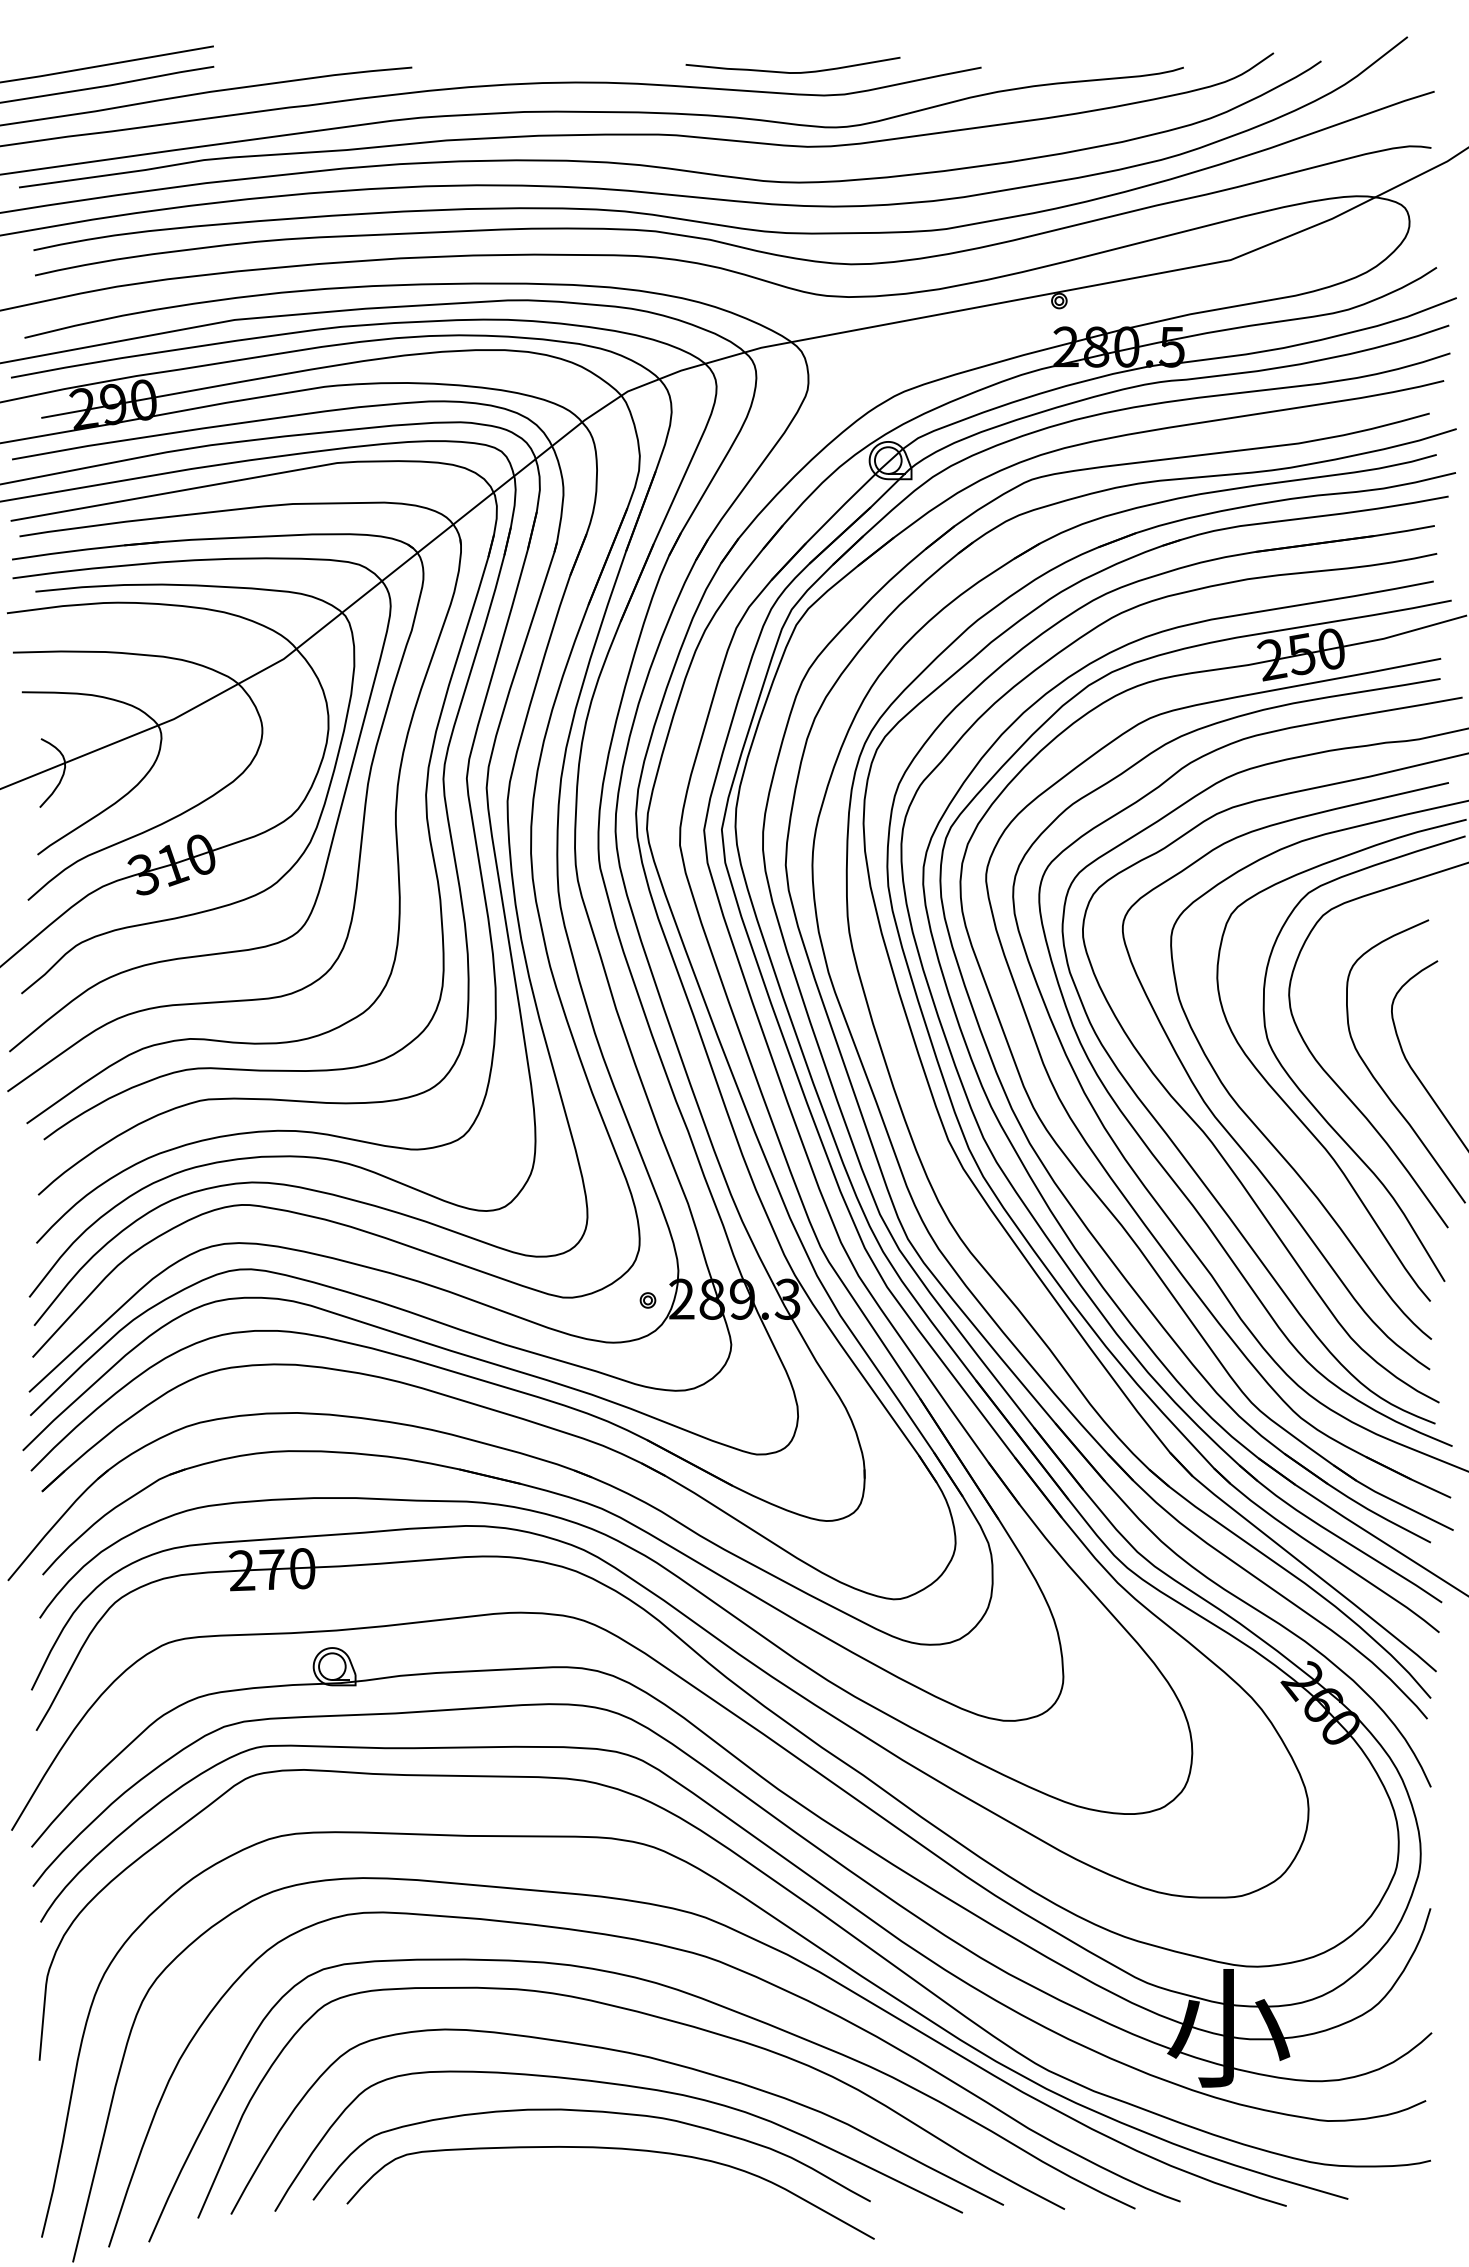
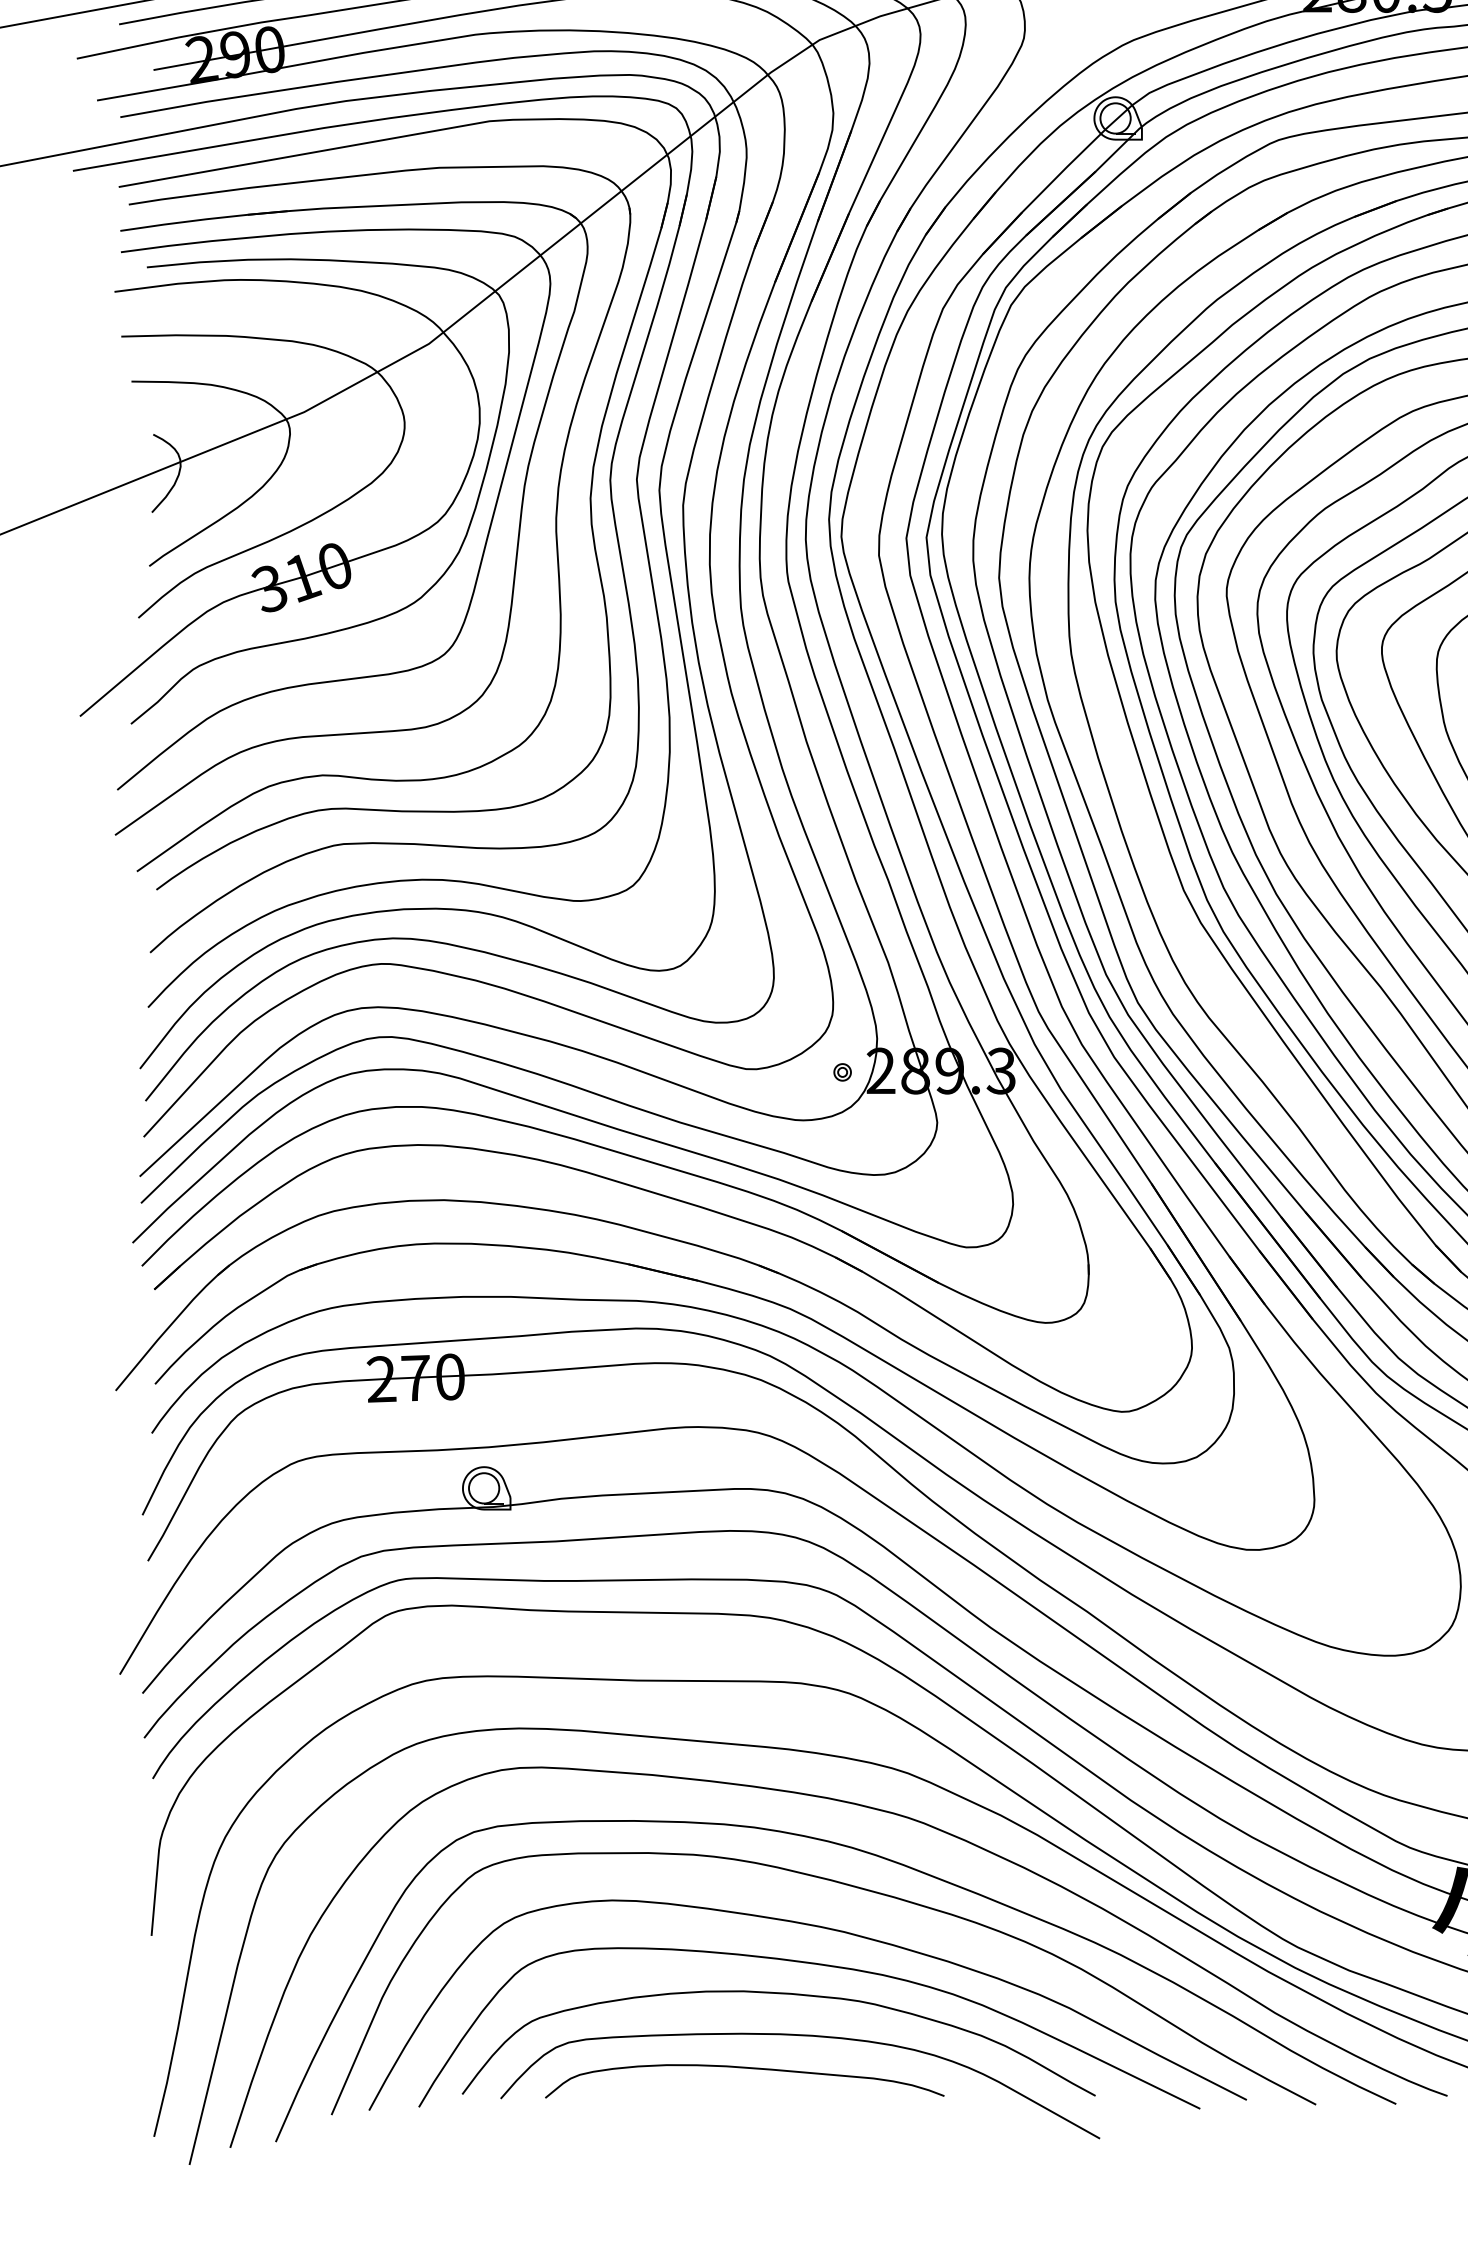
curve: (561, 2177) -> (744, 2068), added

